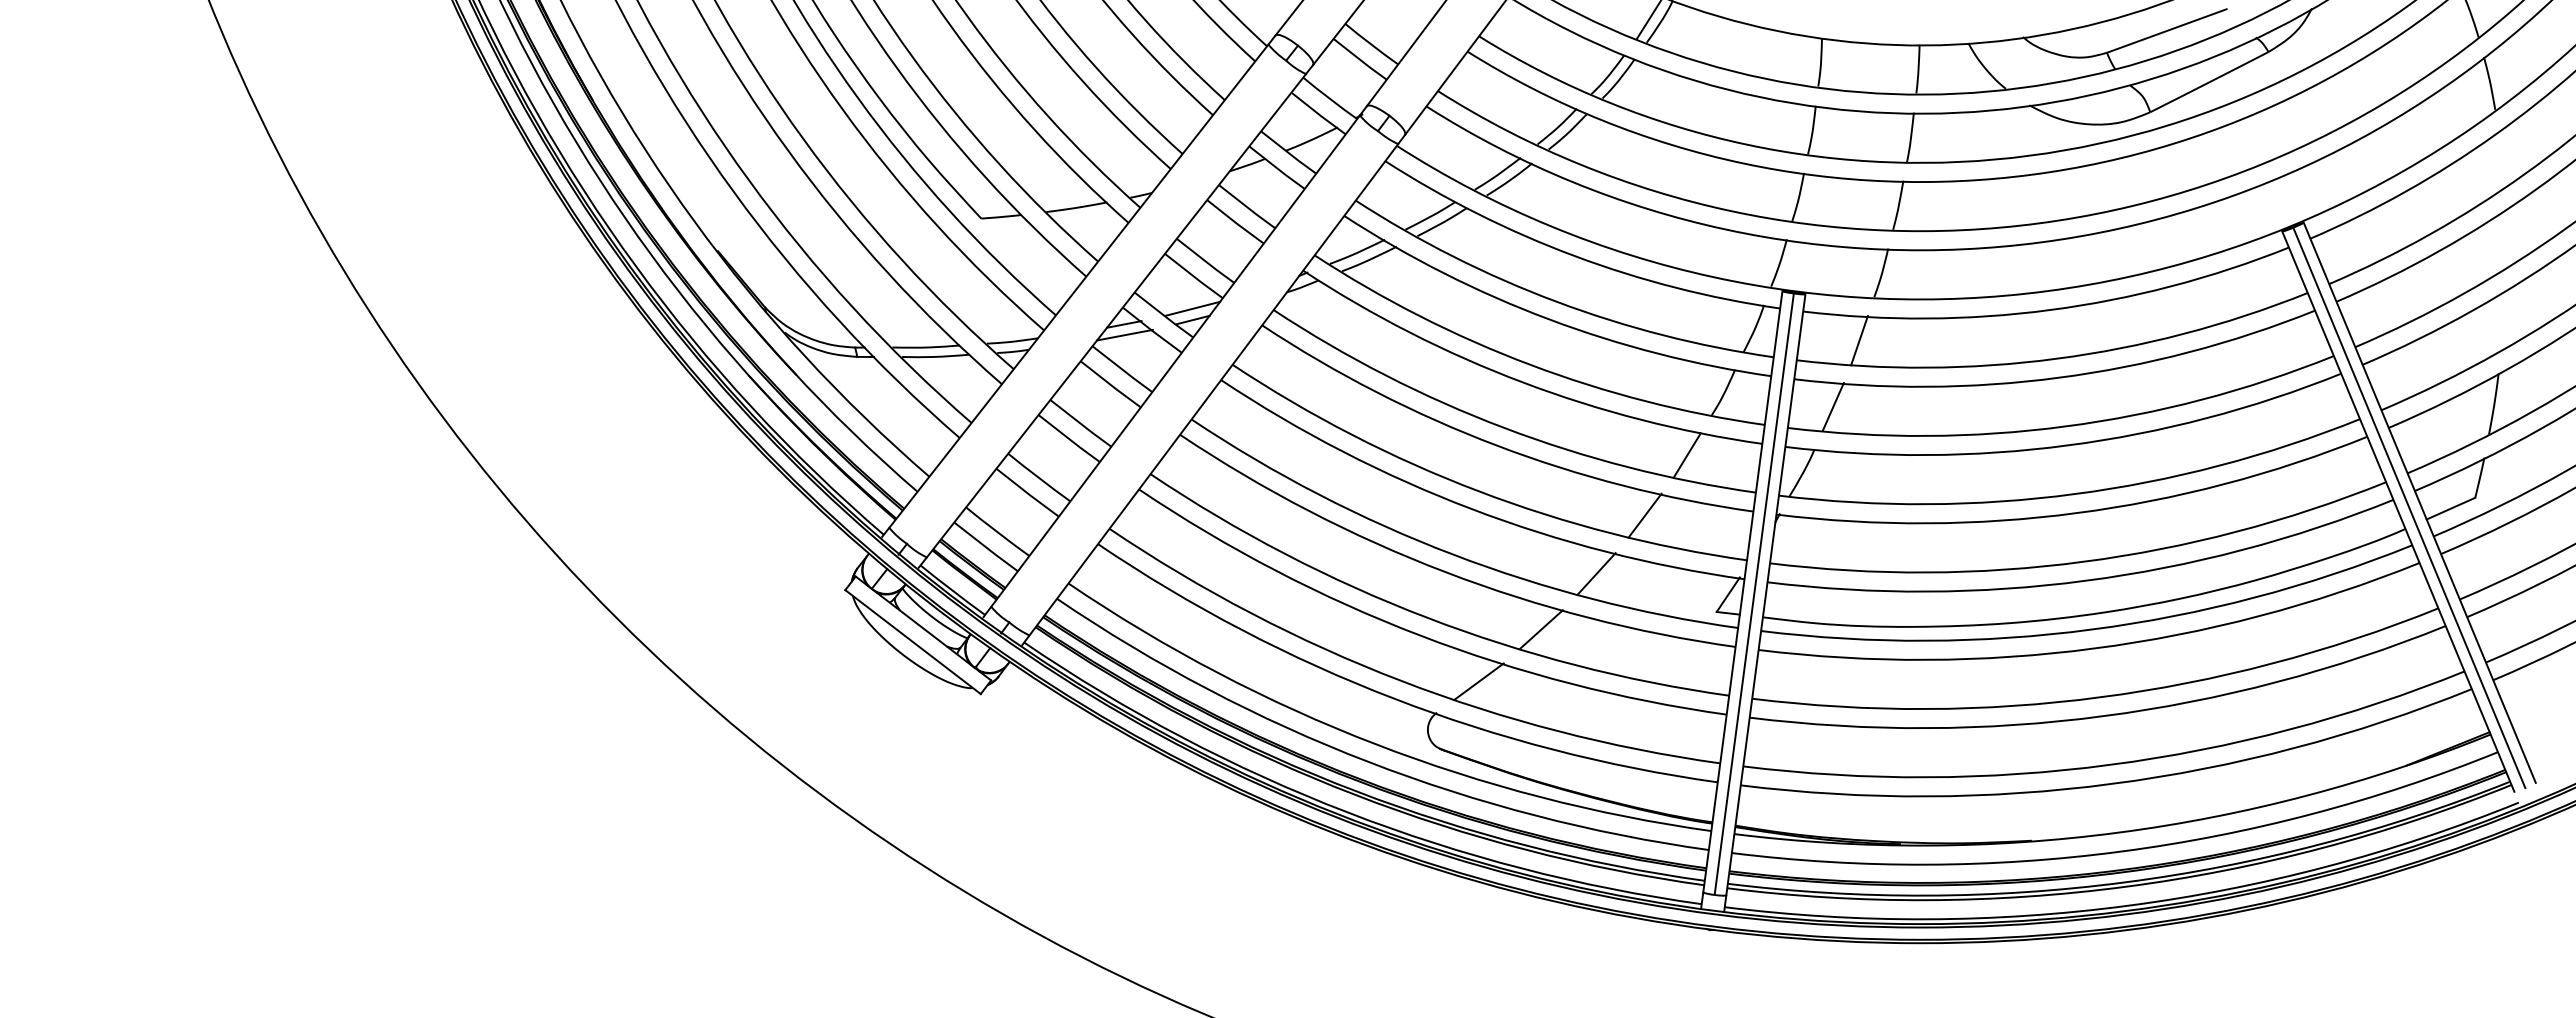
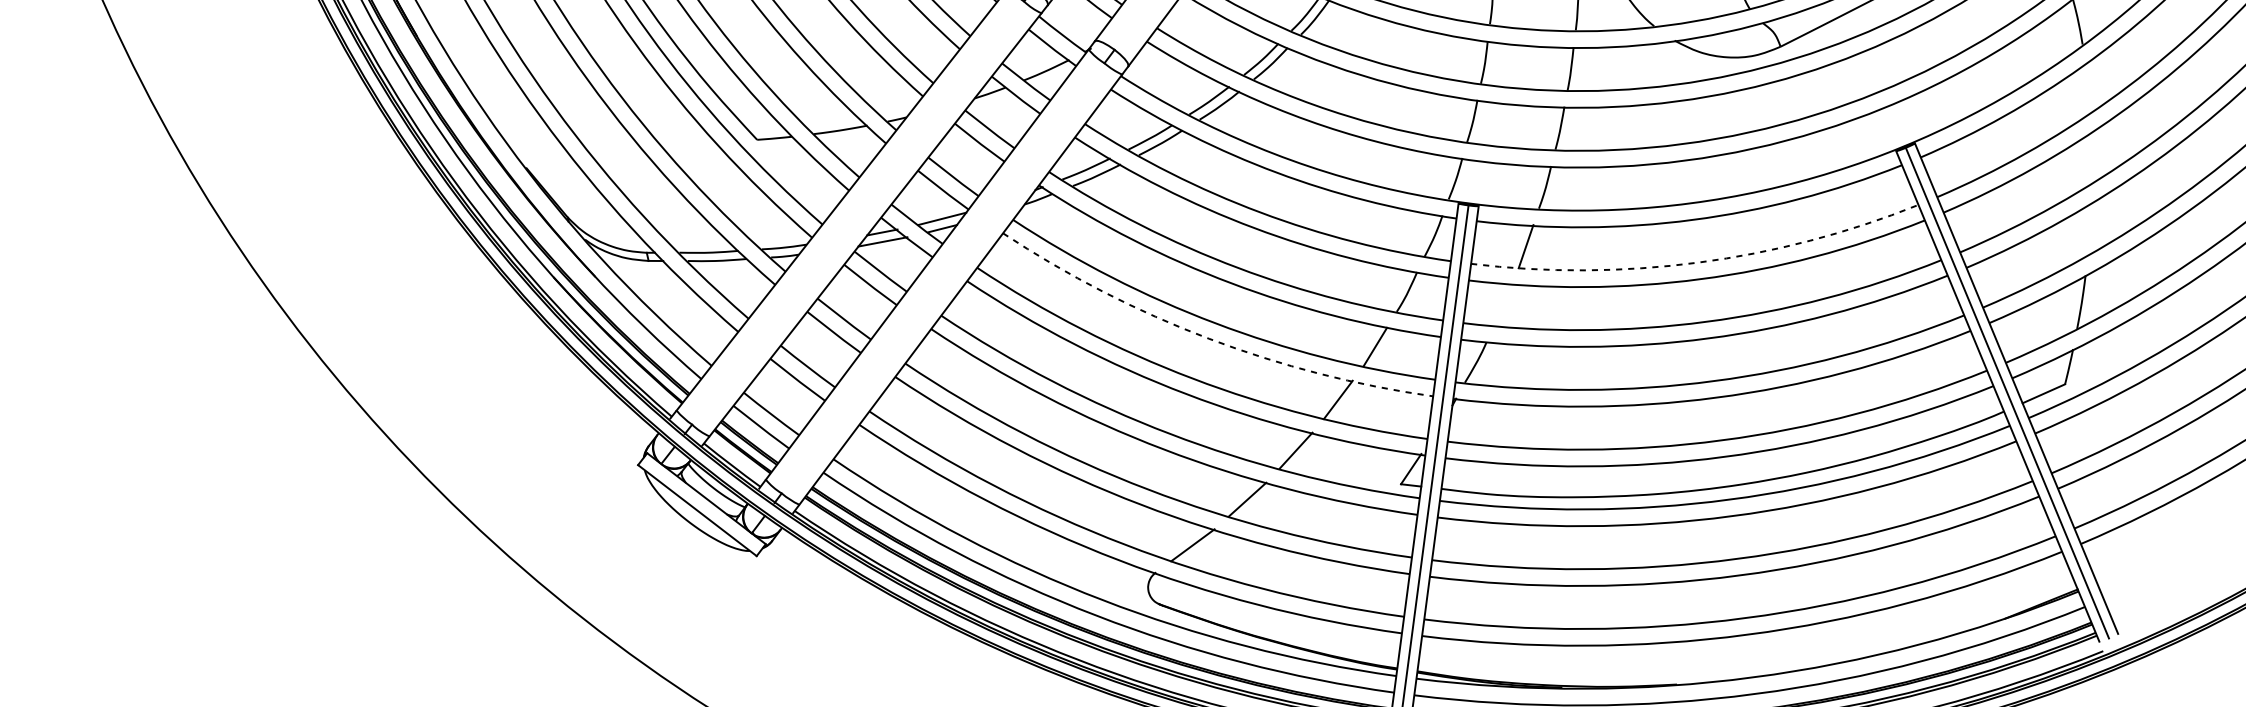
arc: (2056, 358) -> (1698, 262), solid -> dashed
line: (1832, 406) -> (1502, 304), removed
arc: (1497, 445) -> (1209, 338), solid -> dashed

